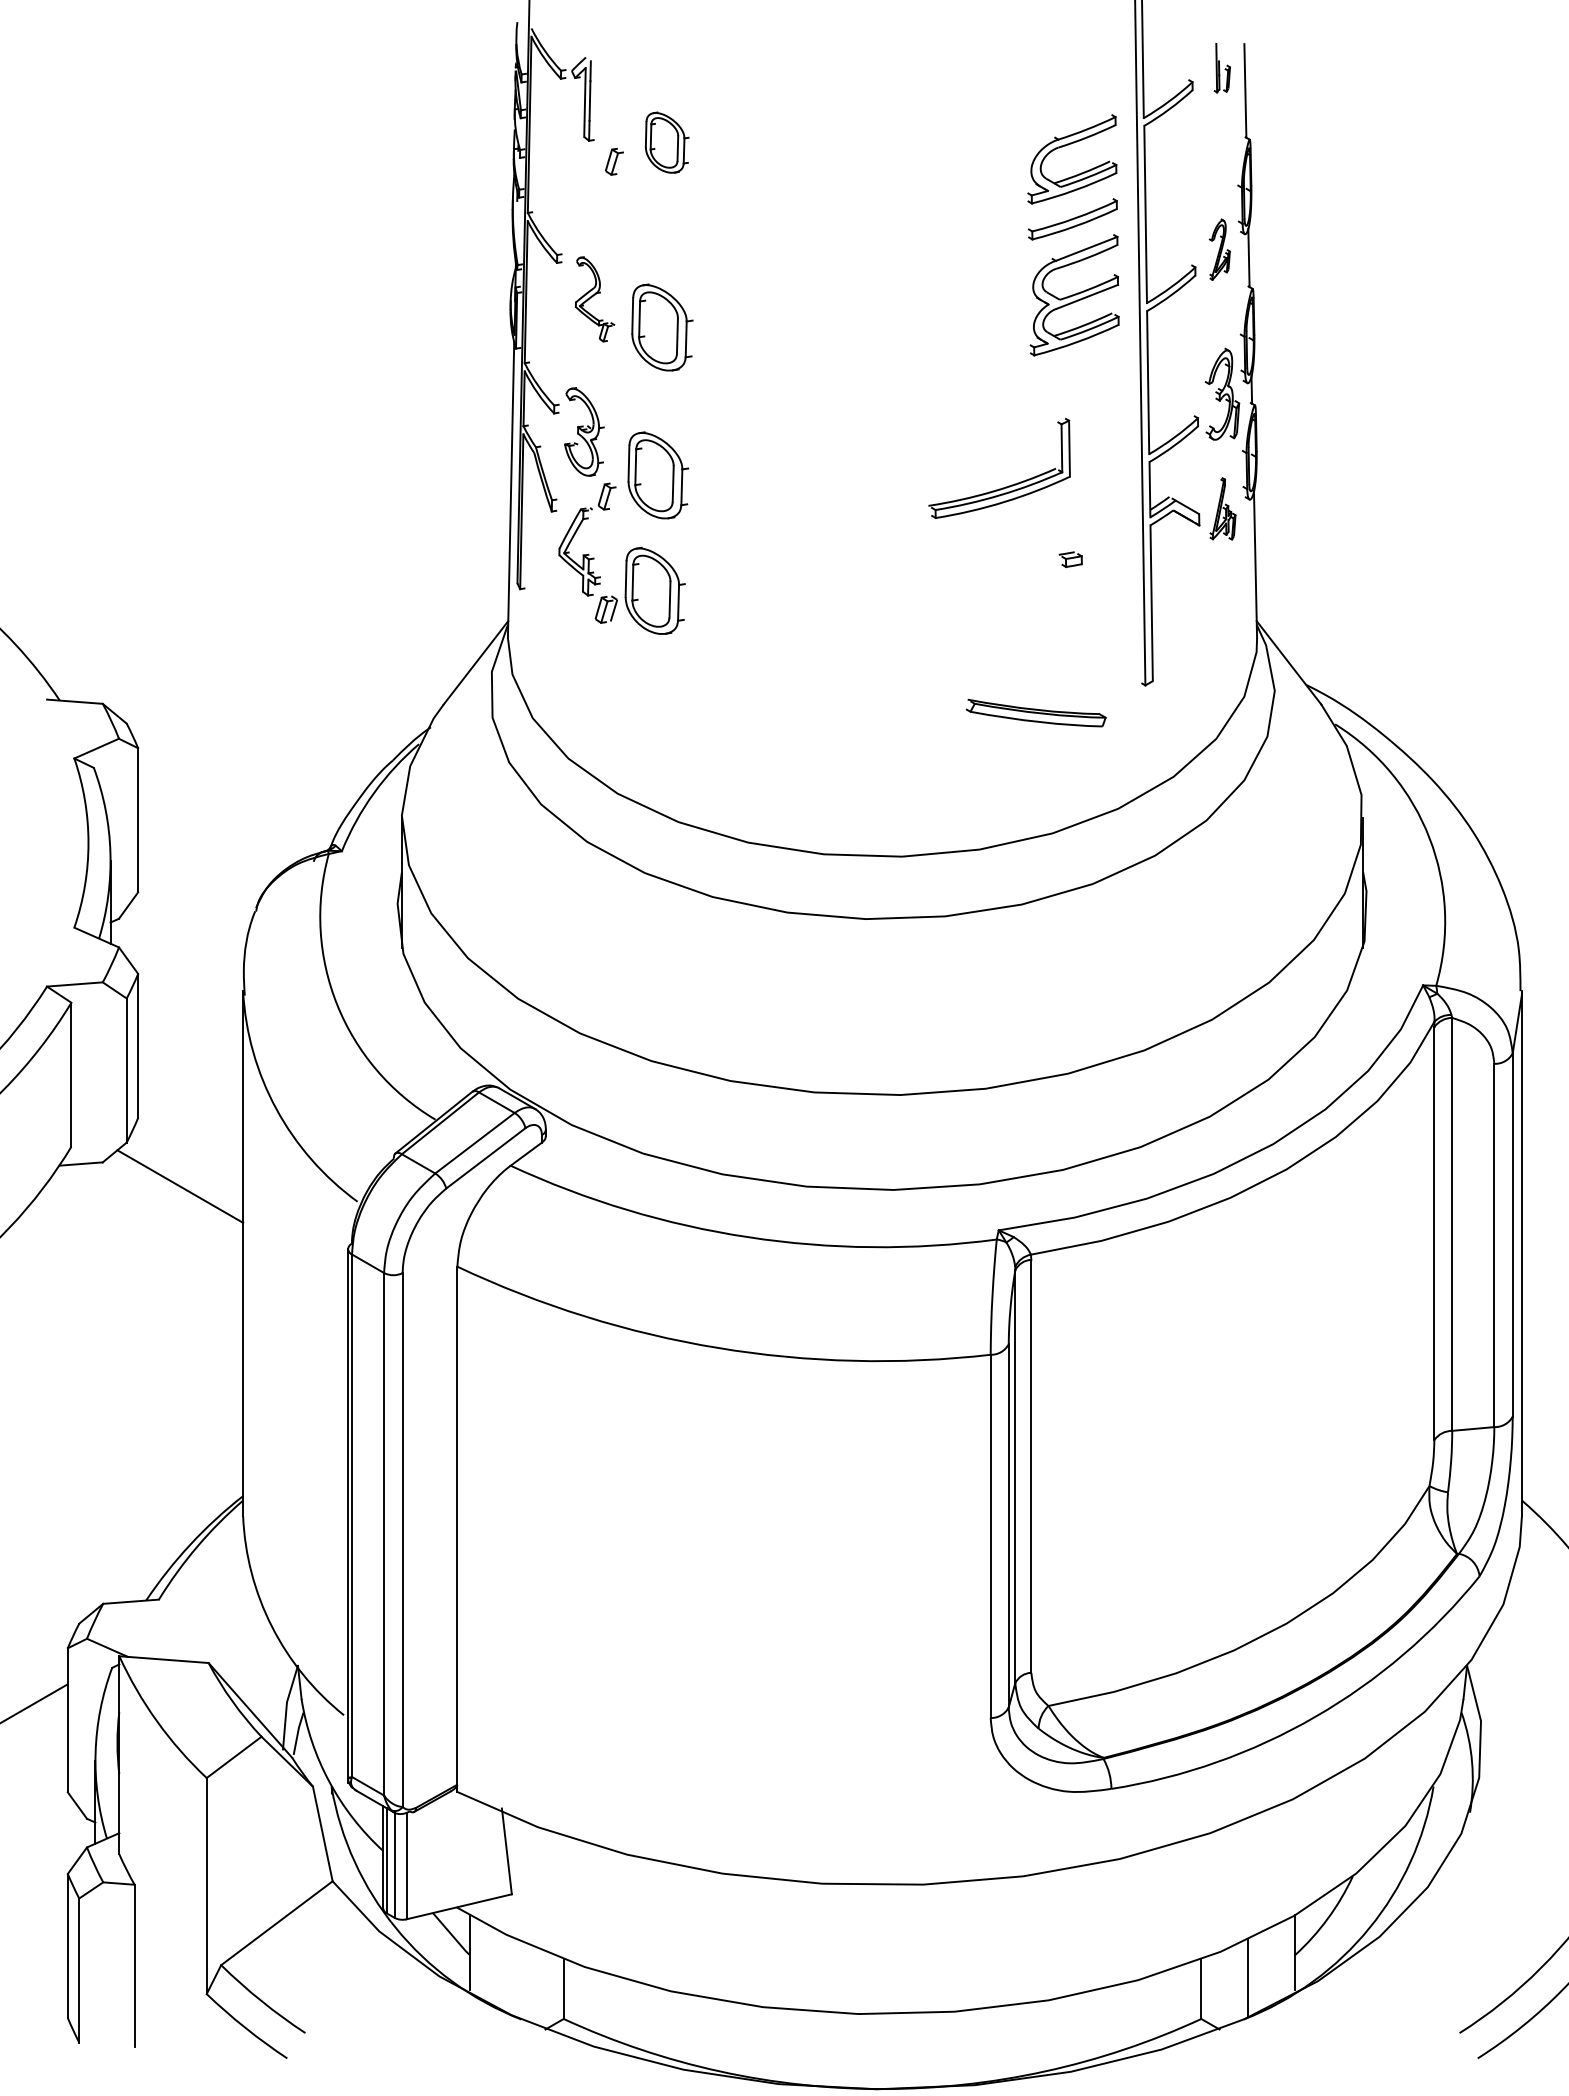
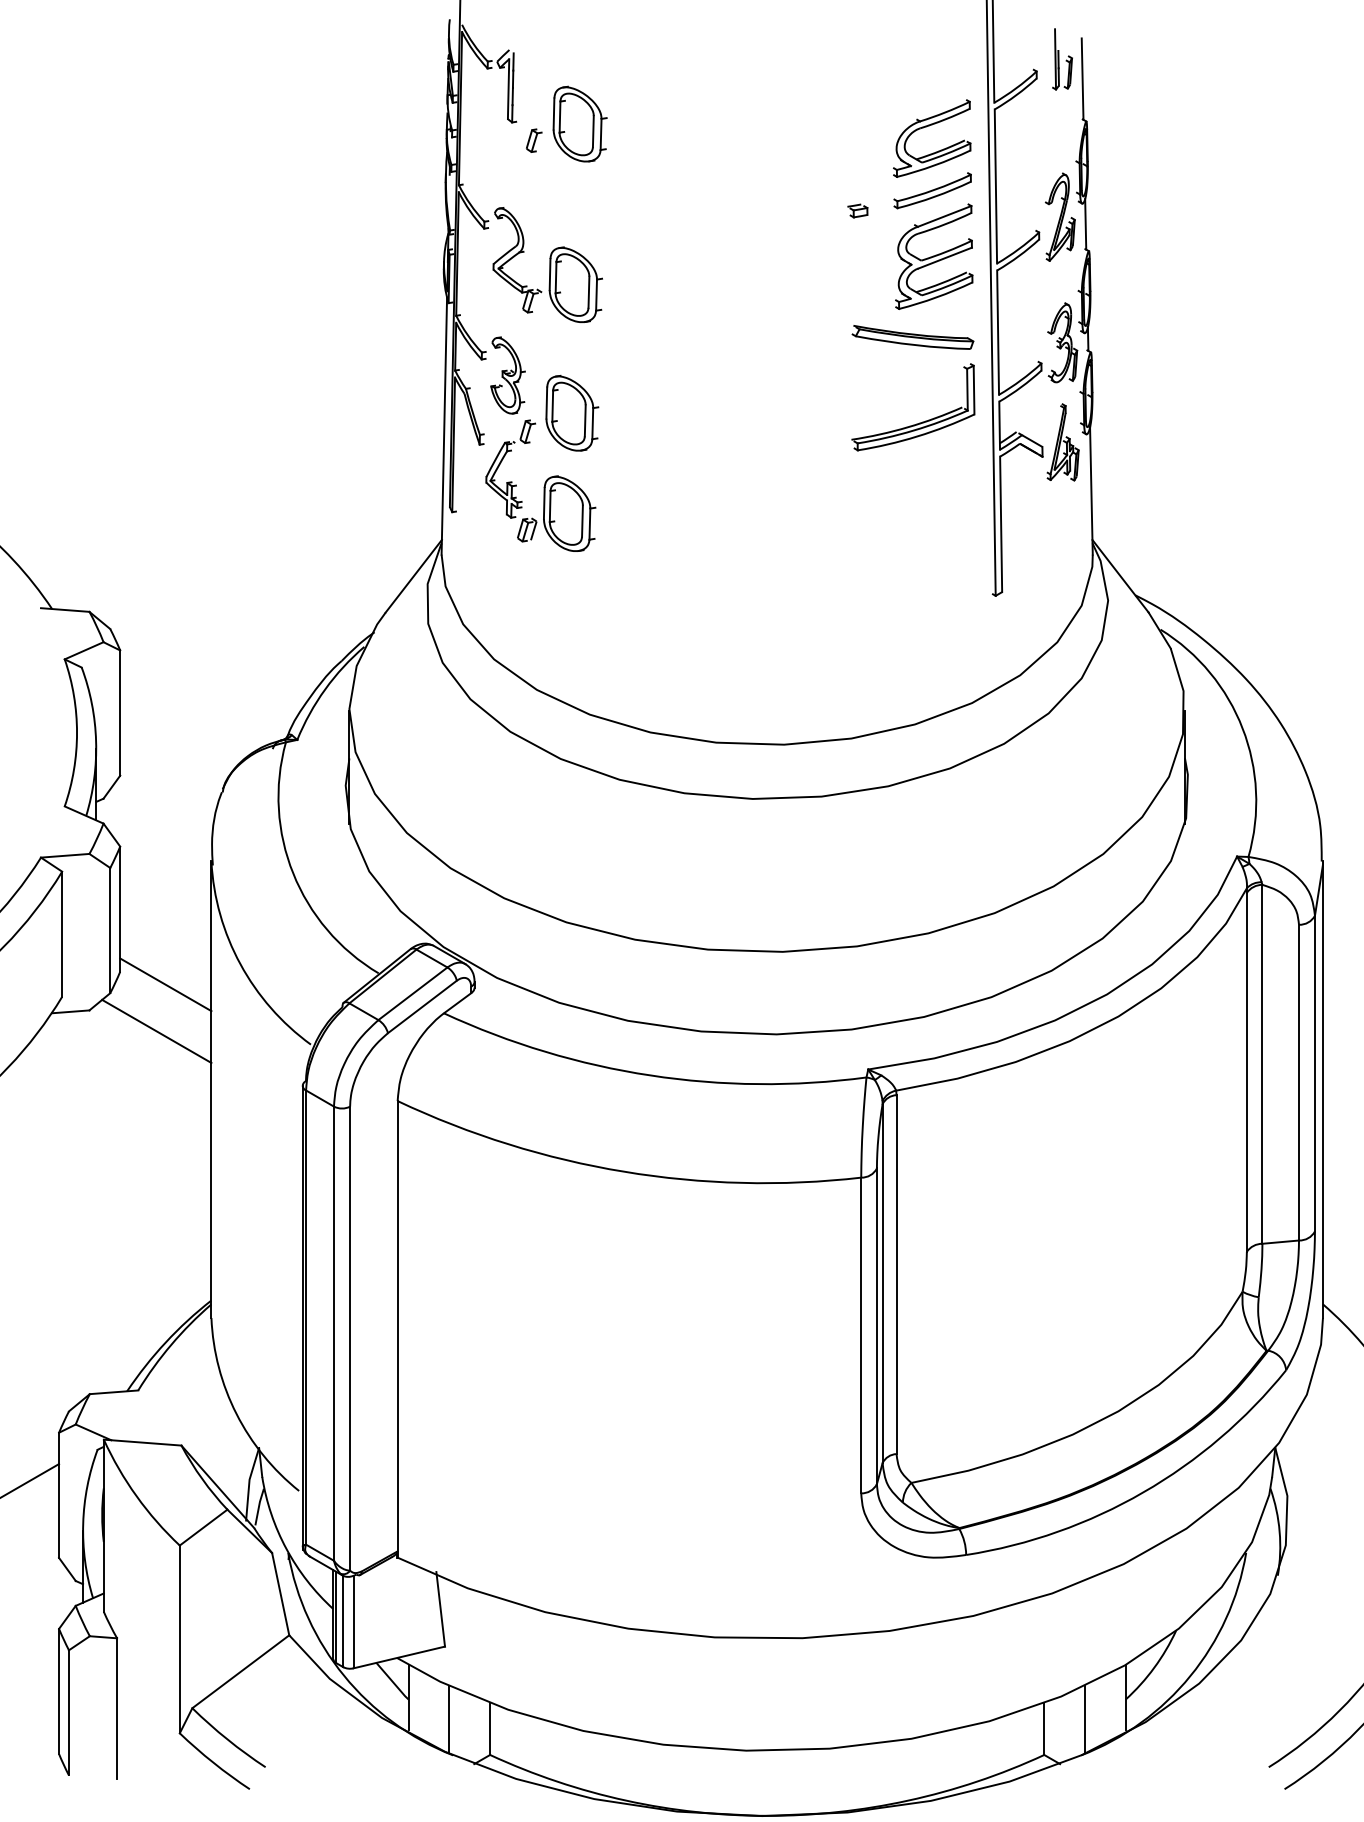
part: (1222, 67) -> (1062, 58), size x1.43
part: (666, 142) -> (579, 123), size x1.43
part: (1219, 249) -> (1060, 216), size x1.67
part: (594, 299) -> (516, 260), size x1.43
part: (1005, 486) -> (918, 422), moved
part: (1222, 508) -> (1062, 442), size x1.43
part: (1070, 559) -> (857, 210), moved
part: (1036, 712) -> (913, 336), moved
line: (190, 1132) -> (165, 984), added
line: (516, 1978) -> (449, 1719), added

